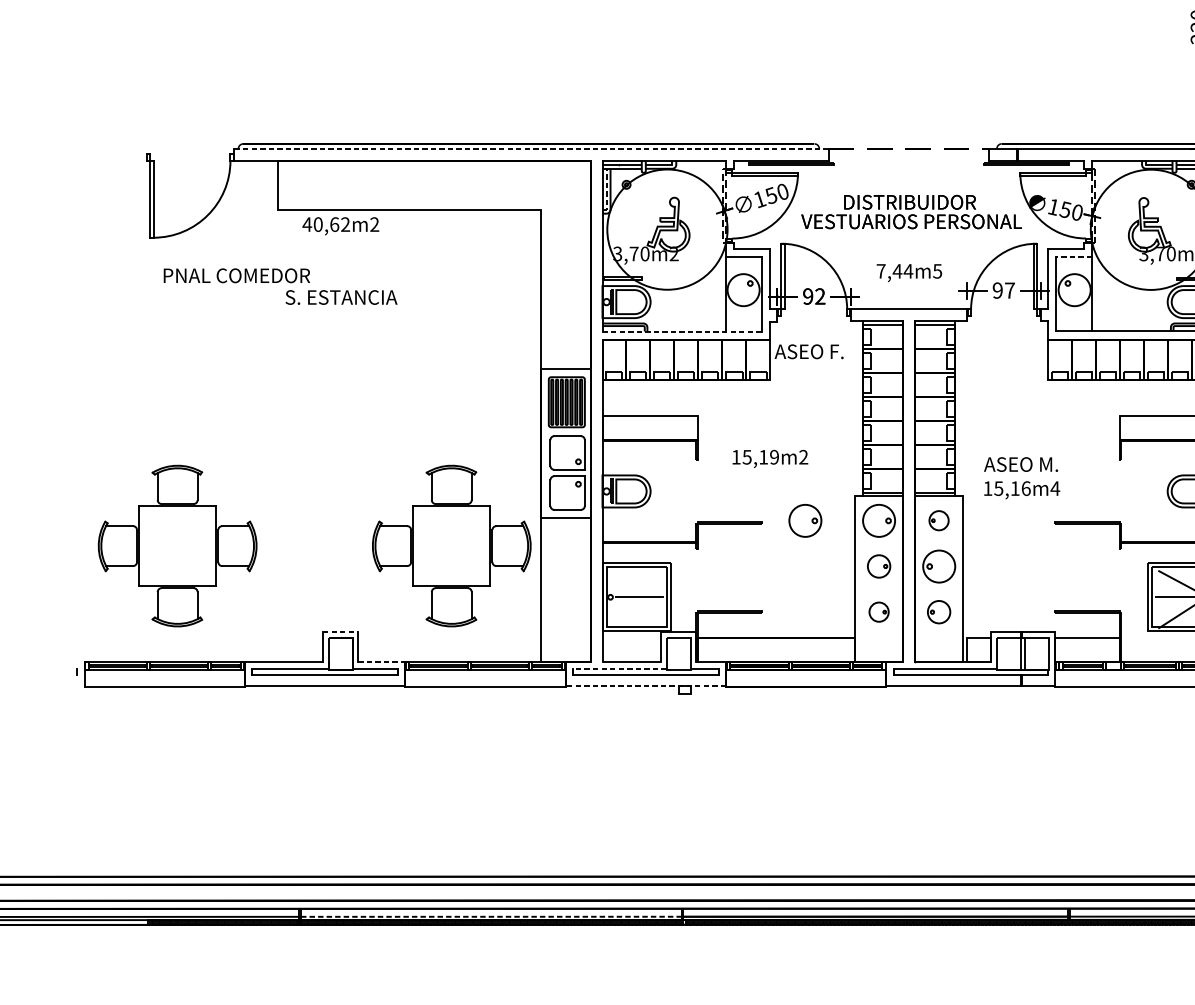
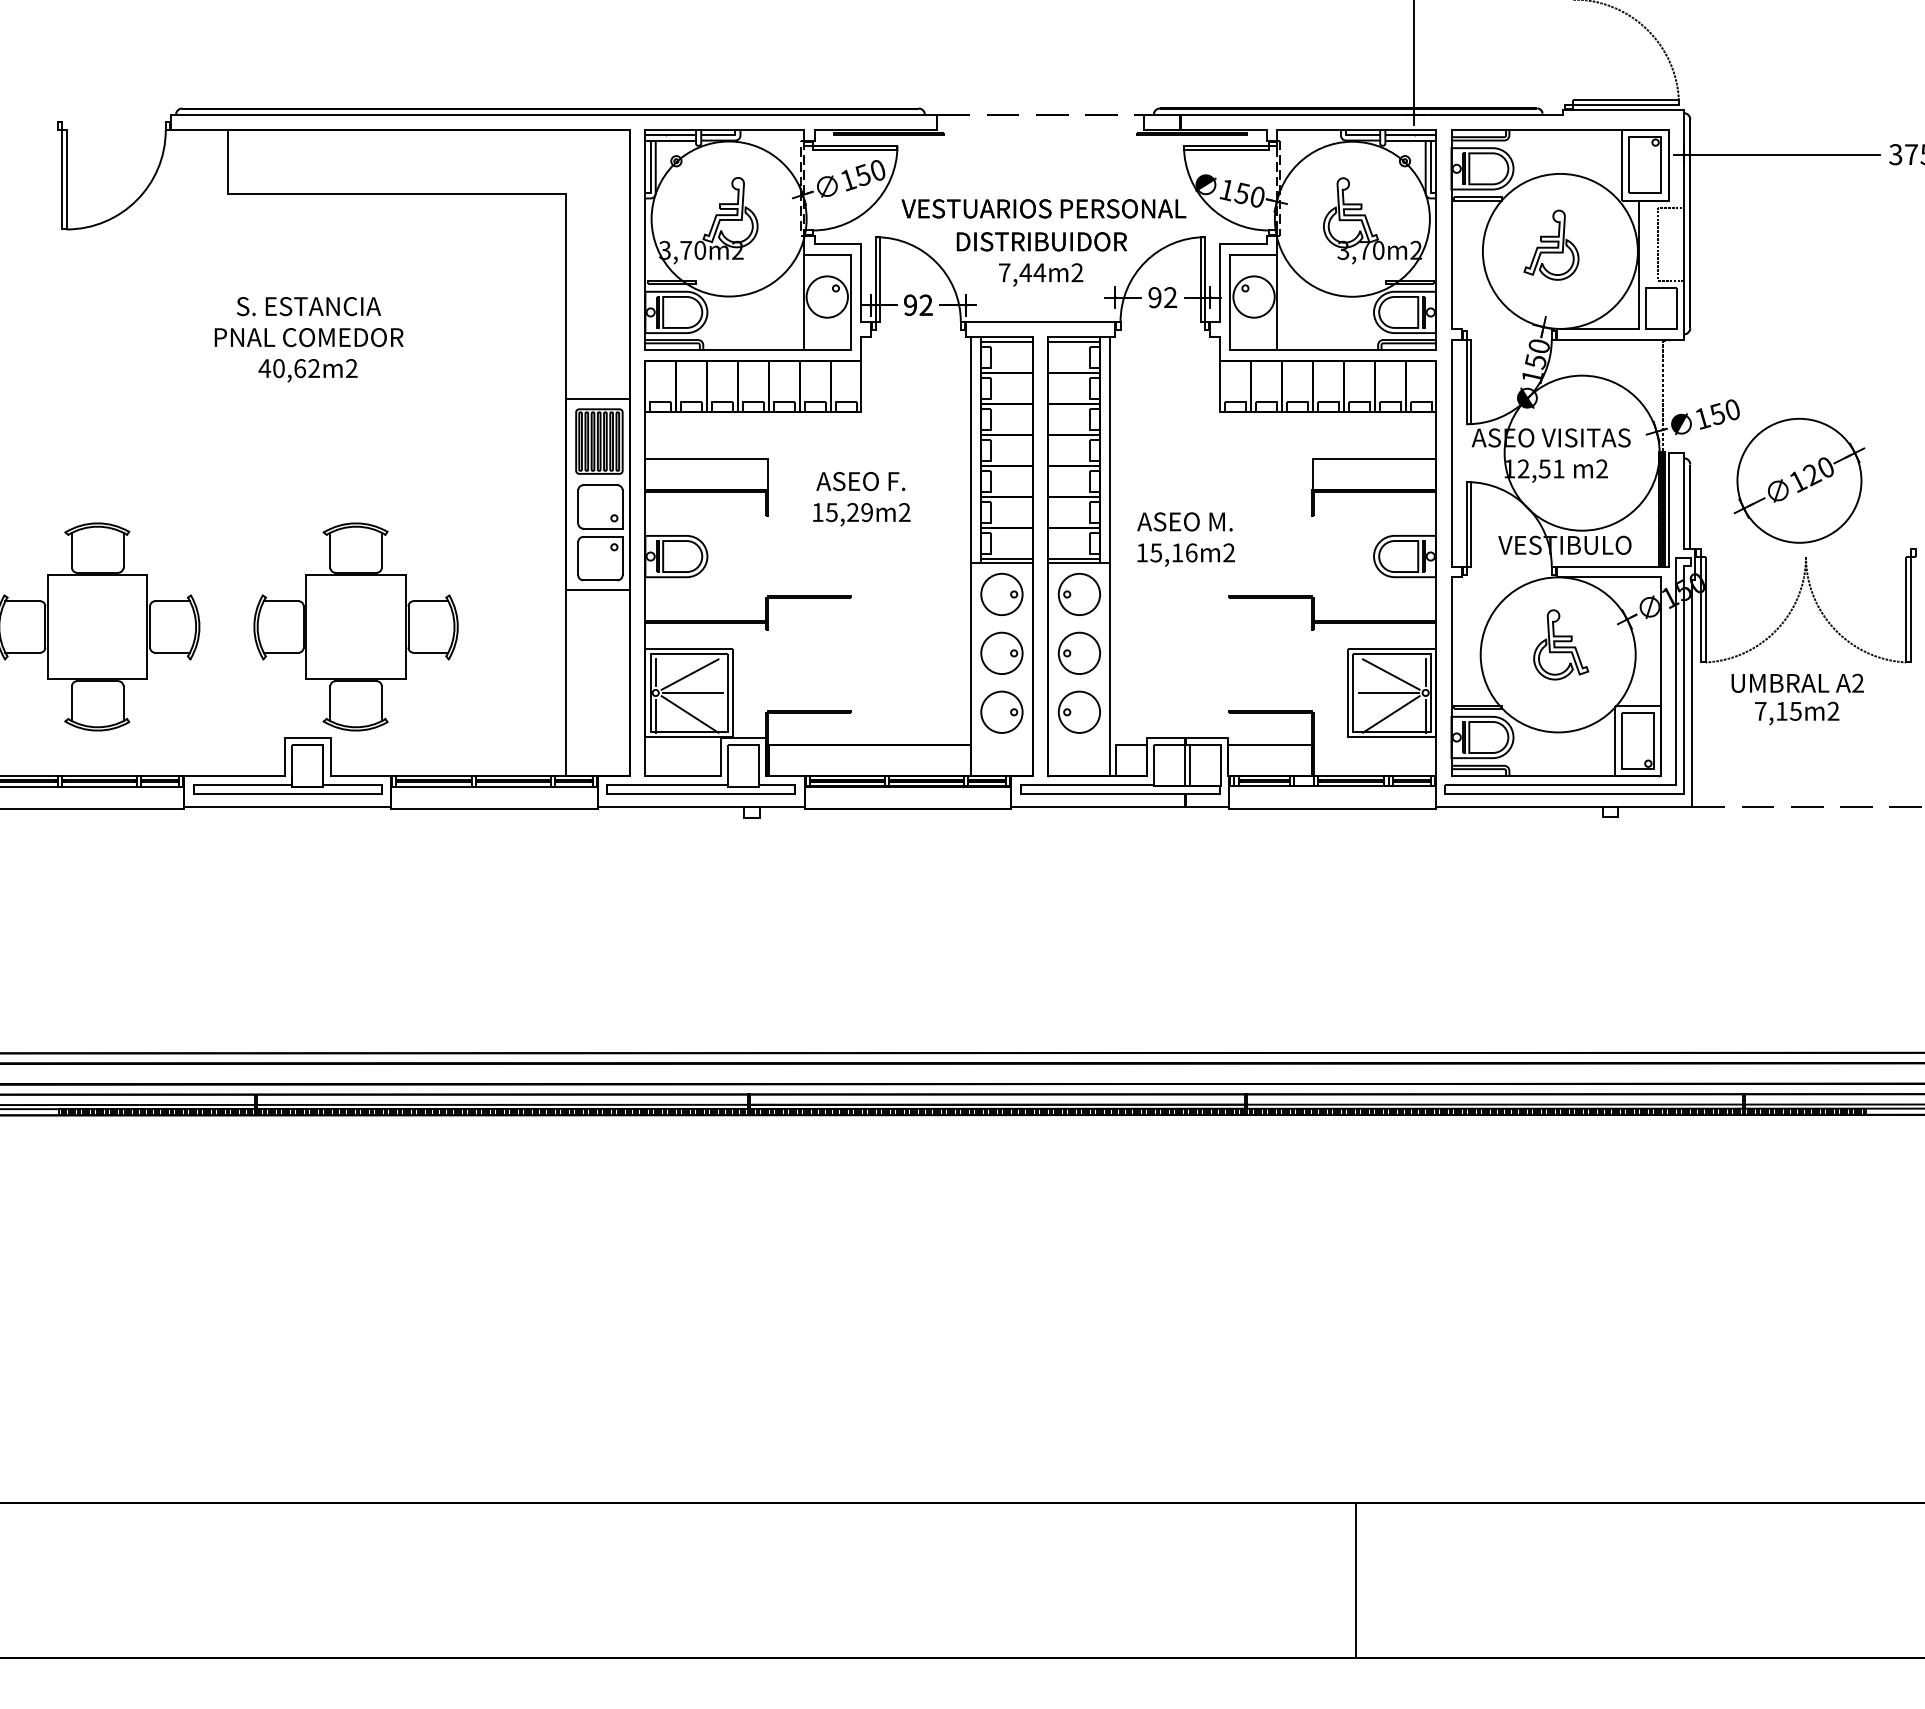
line: (531, 148) -> (554, 114), dashed -> solid
line: (606, 191) -> (650, 170), dashed -> solid
text: (909, 202) -> (1041, 241), moved
text: (340, 226) -> (307, 370), moved
line: (1074, 257) -> (1253, 254), dashed -> solid
text: (937, 271) -> (1077, 272), 7,44m5 -> 7,44m2
text: (236, 275) -> (308, 337), moved
text: (1009, 290) -> (1170, 297), 97 -> 92
line: (682, 331) -> (748, 350), dashed -> solid
text: (808, 351) -> (860, 481), moved
line: (854, 408) -> (970, 449), added
line: (963, 408) -> (1110, 449), added
text: (763, 457) -> (852, 512), 15,19m2 -> 15,29m2
text: (1054, 488) -> (1228, 552), 15,16m4 -> 15,16m2
part: (805, 520) -> (906, 593), removed
part: (938, 520) -> (1078, 593), size x1.67
part: (451, 545) -> (355, 626), moved
part: (878, 565) -> (1001, 652), size x1.43
line: (610, 581) -> (655, 672), added
line: (636, 582) -> (689, 674), added
part: (878, 611) -> (1001, 711), size x1.67
part: (938, 611) -> (1078, 711), size x1.43
line: (636, 613) -> (689, 714), added
line: (610, 614) -> (655, 715), added
line: (340, 631) -> (307, 737), dashed -> solid
line: (382, 662) -> (361, 776), dashed -> solid
line: (619, 669) -> (667, 785), dashed -> solid
line: (645, 686) -> (700, 807), dashed -> solid
line: (490, 916) -> (501, 1104), dashed -> solid

